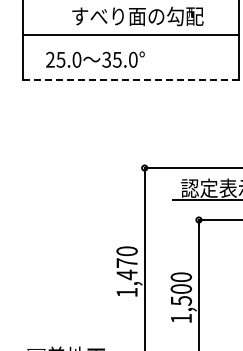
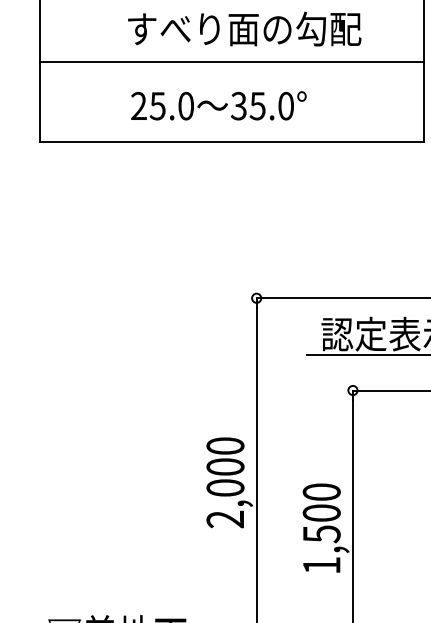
text: (95, 59) -> (219, 105), moved
line: (130, 79) -> (231, 141), dashed -> solid
text: (126, 277) -> (224, 492), 1,470 -> 2,000

